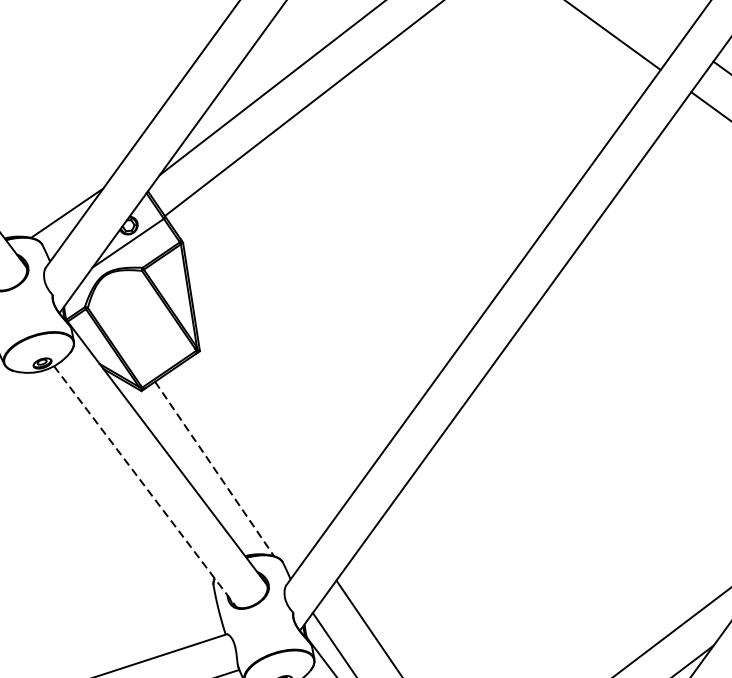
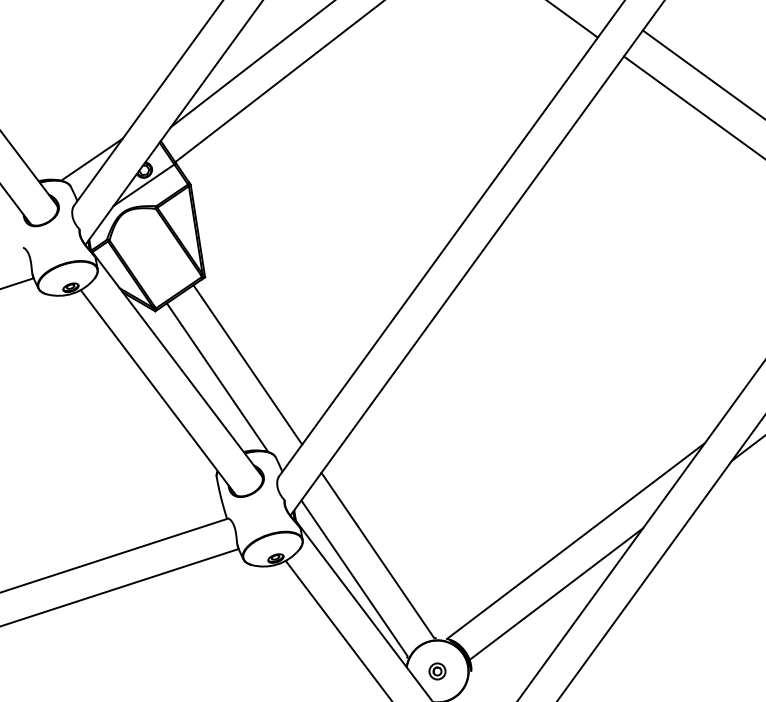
line: (249, 453) -> (247, 364), added
line: (214, 469) -> (217, 378), dashed -> solid
line: (145, 486) -> (158, 392), dashed -> solid

